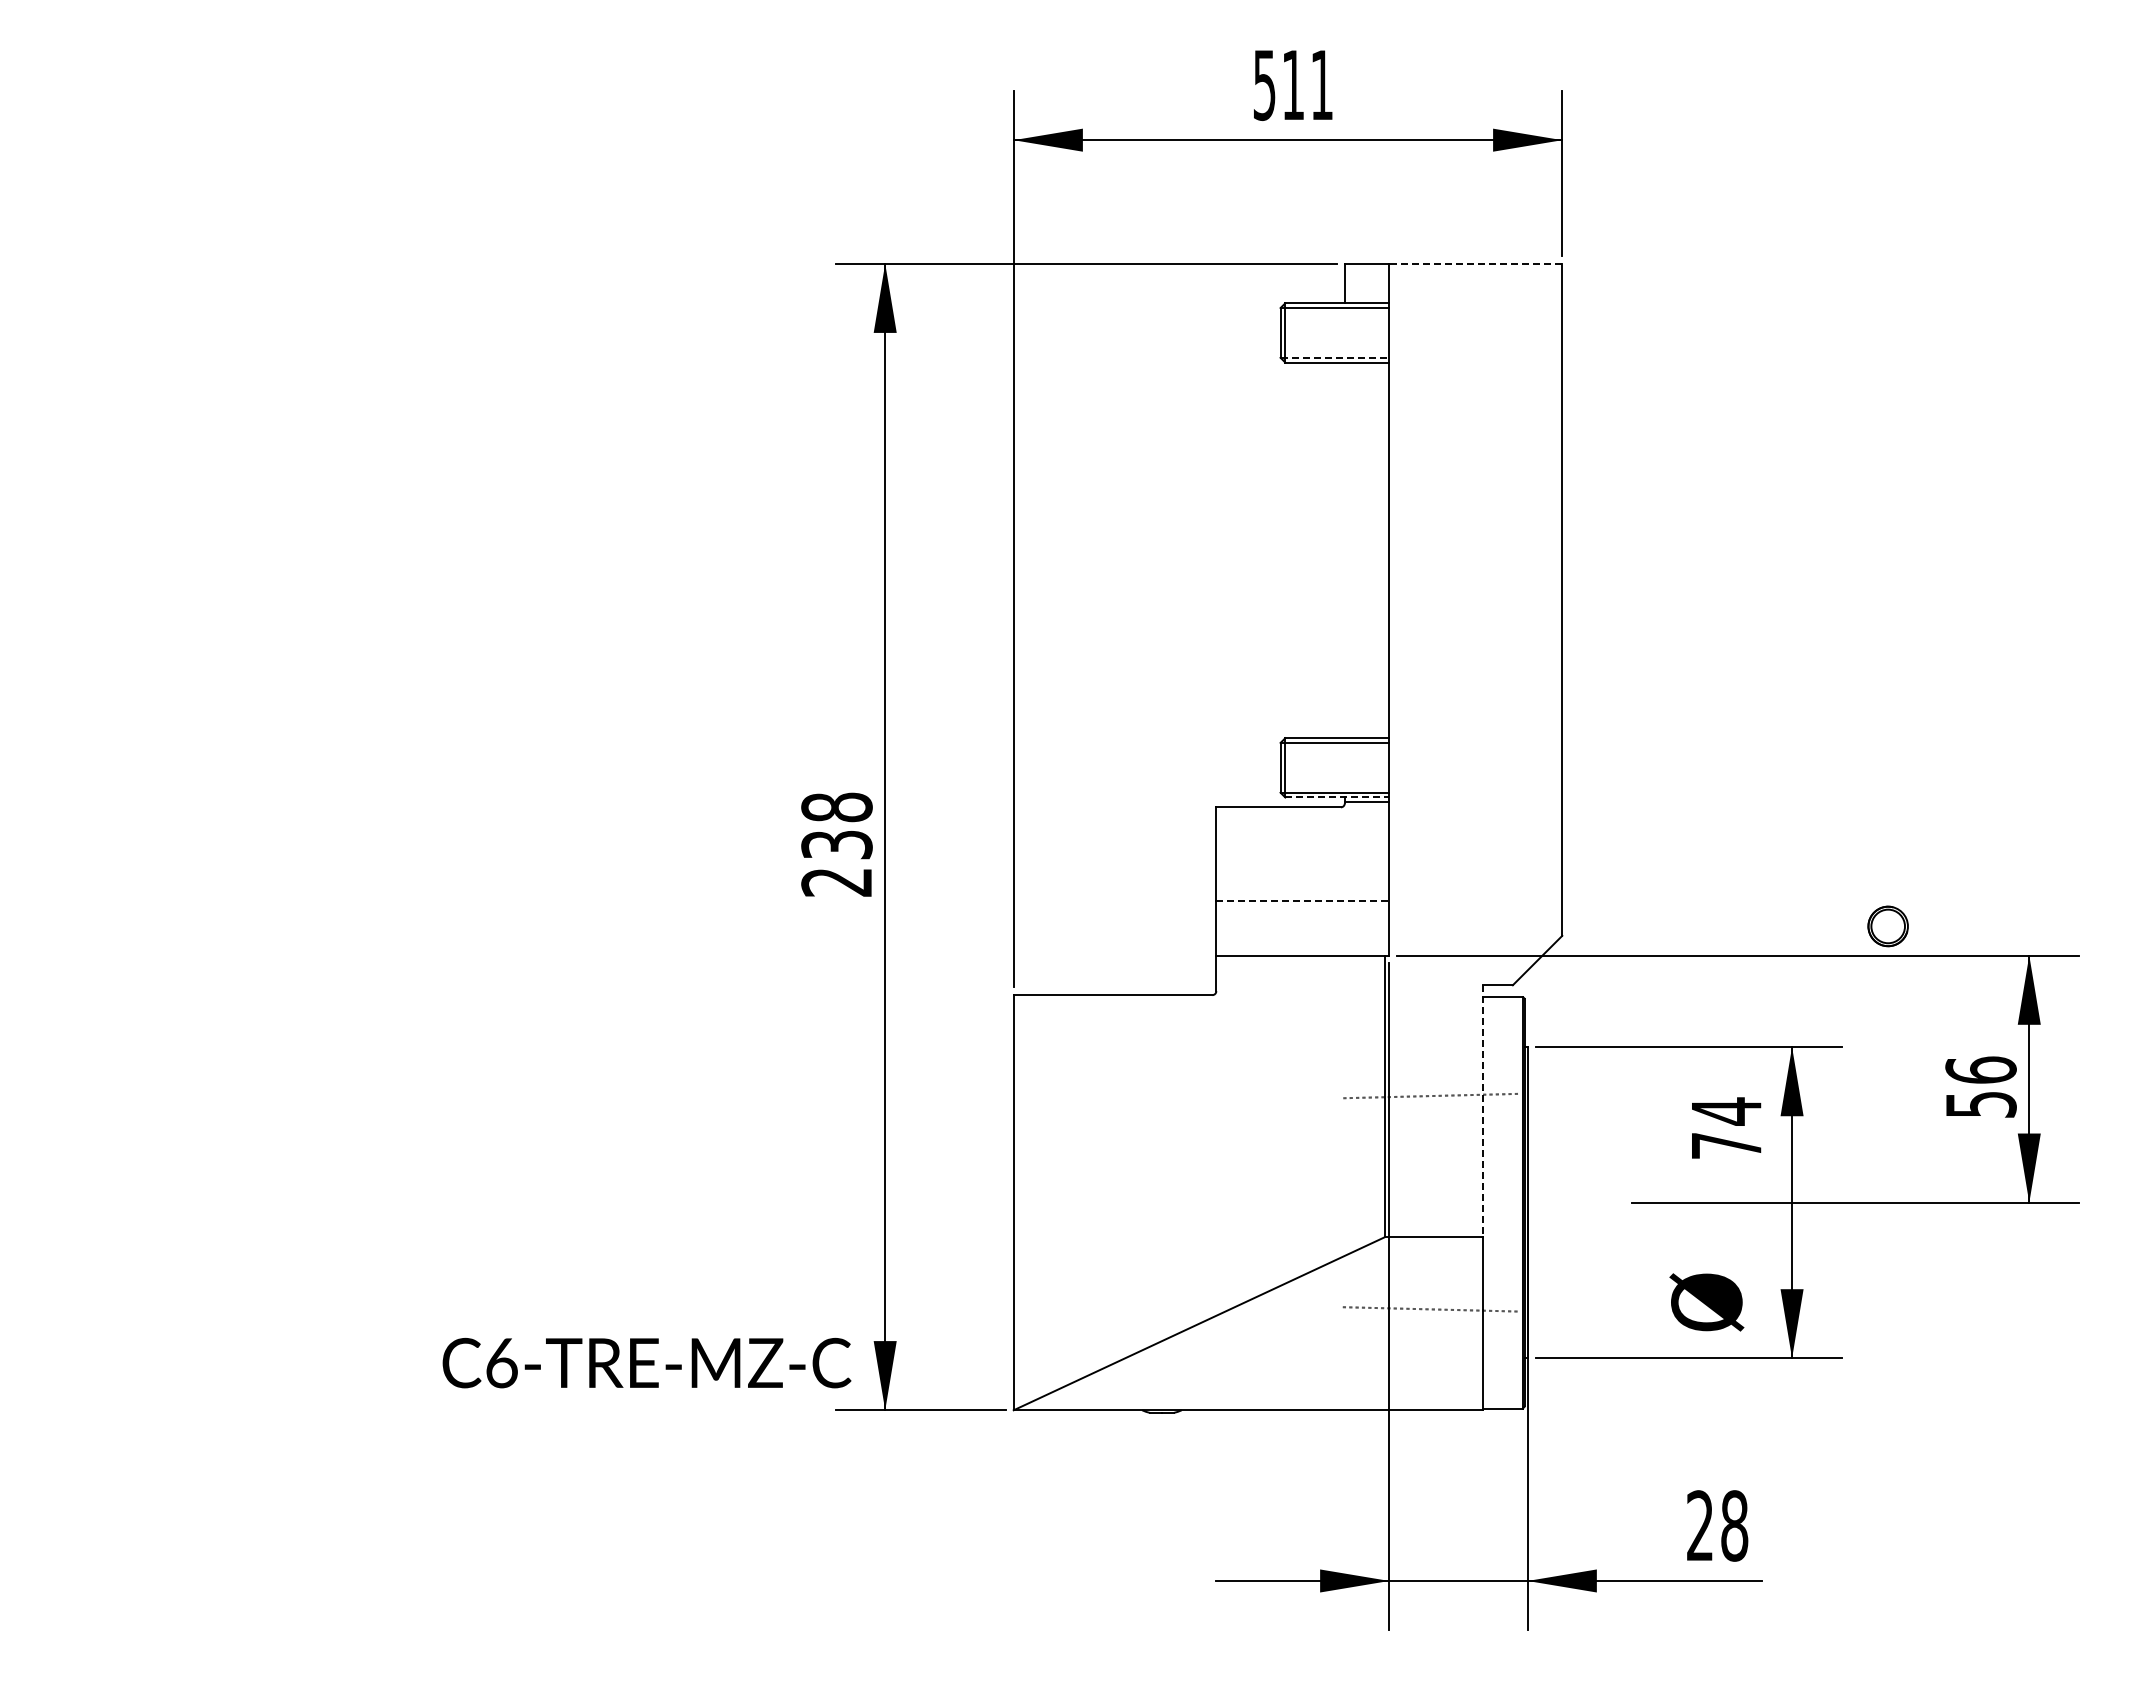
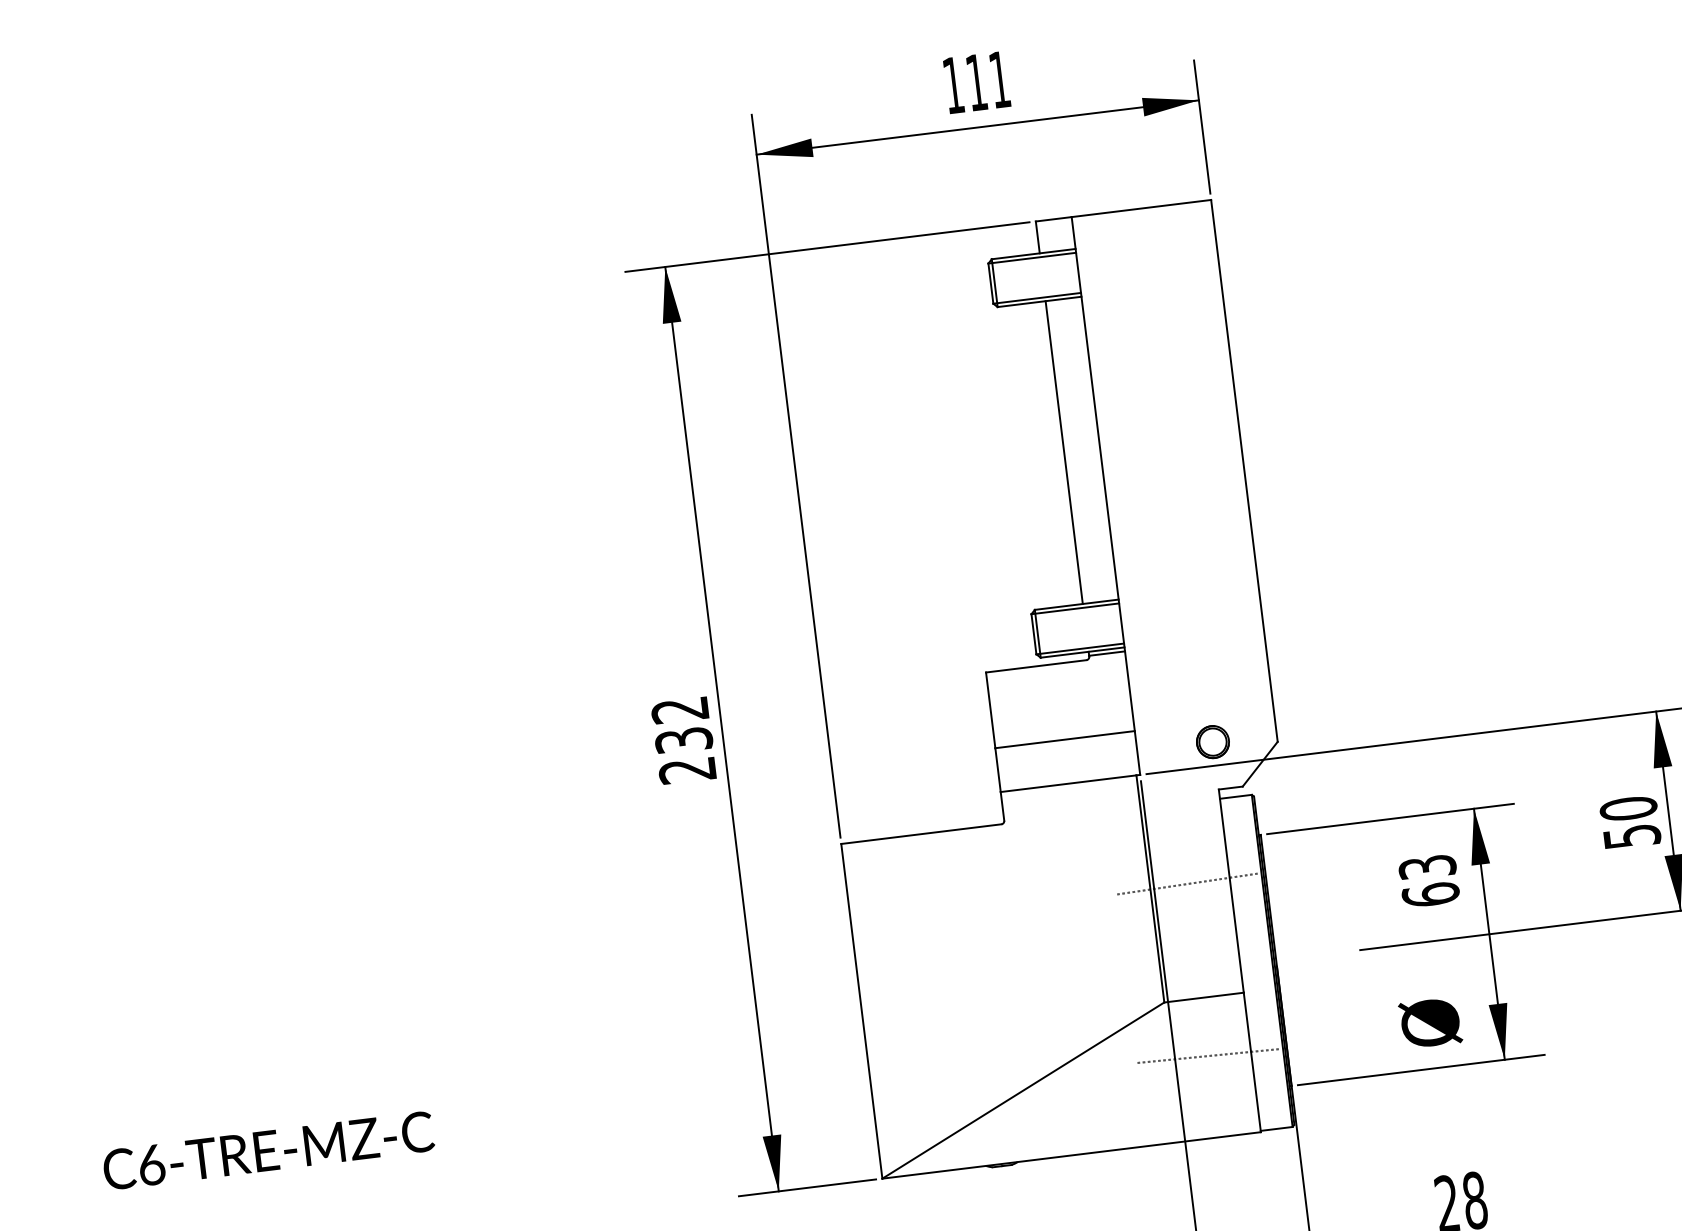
text: (1264, 85) -> (953, 85), 511 -> 111
line: (1475, 263) -> (1141, 208), dashed -> solid
line: (1335, 357) -> (1037, 298), dashed -> solid
line: (1344, 550) -> (1063, 452), added
line: (1337, 797) -> (1082, 652), dashed -> solid
text: (836, 807) -> (679, 710), 238 -> 232
line: (1303, 901) -> (1065, 739), dashed -> solid
part: (1887, 926) -> (1212, 742), moved
text: (1980, 1069) -> (1628, 808), 56 -> 50
line: (1483, 1111) -> (1231, 891), dashed -> solid
text: (1726, 1128) -> (1429, 880), 74 -> 63
text: (646, 1363) -> (268, 1151), moved

